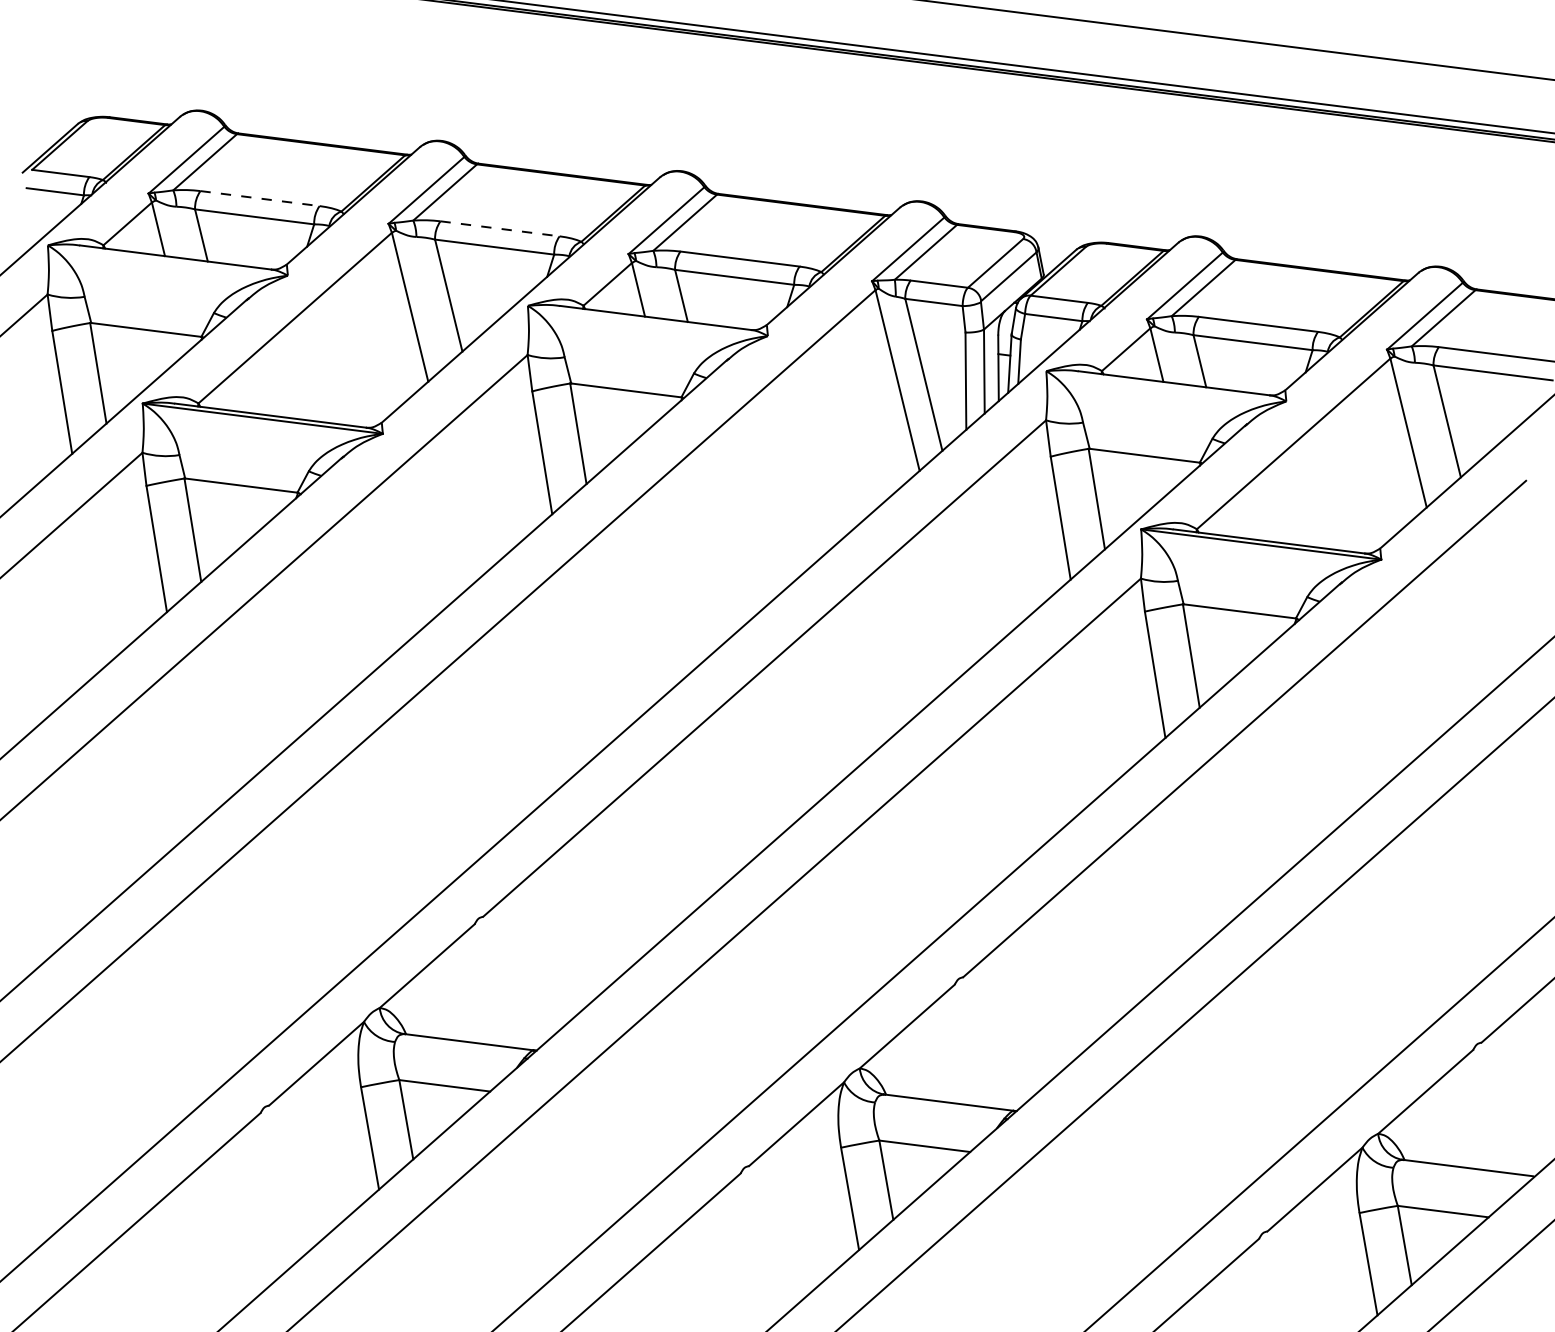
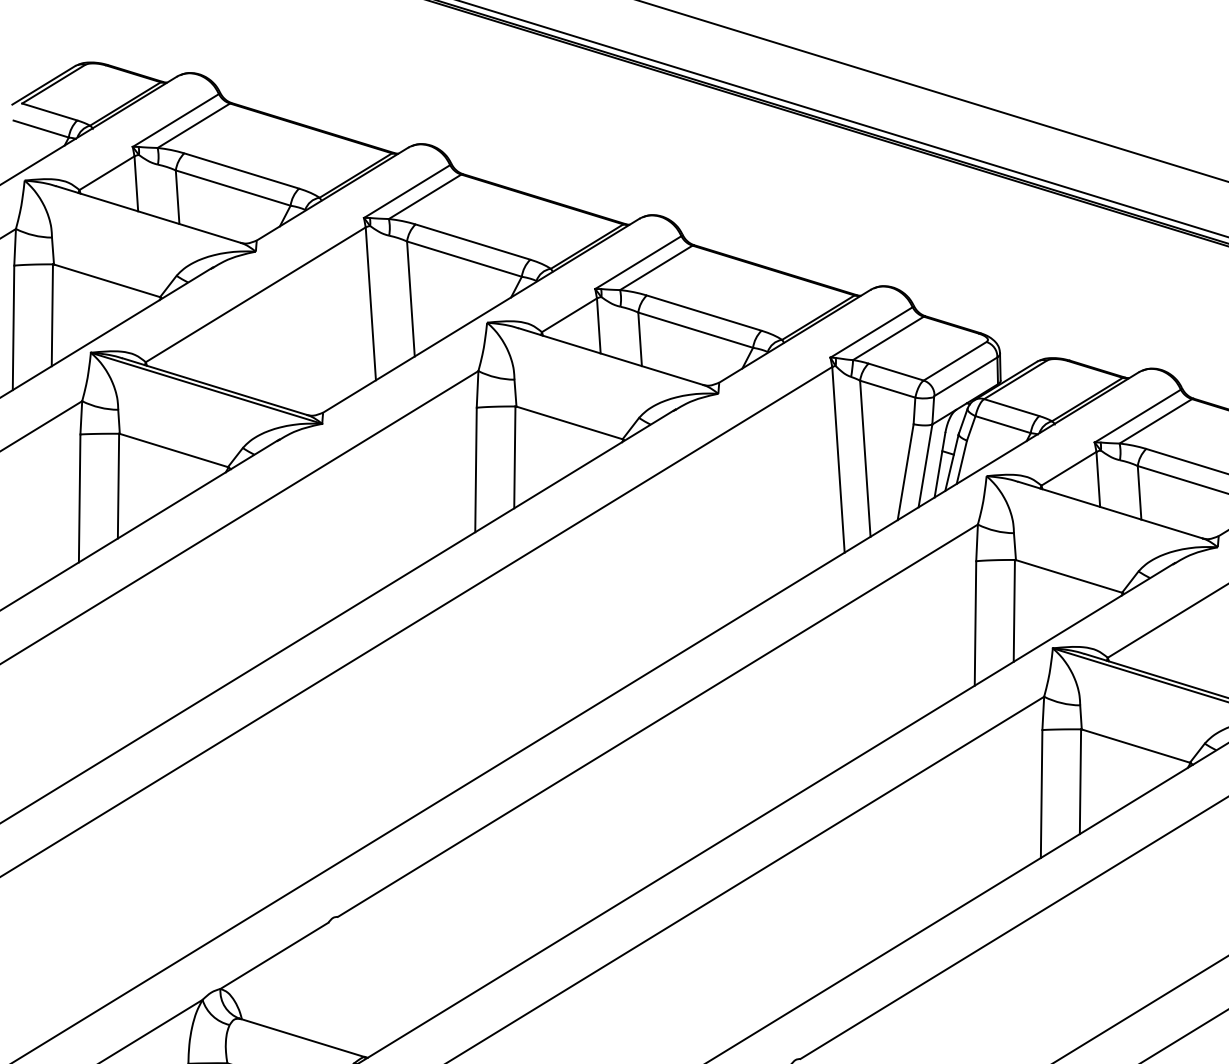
line: (260, 198) -> (242, 170), dashed -> solid
line: (500, 228) -> (473, 241), dashed -> solid

